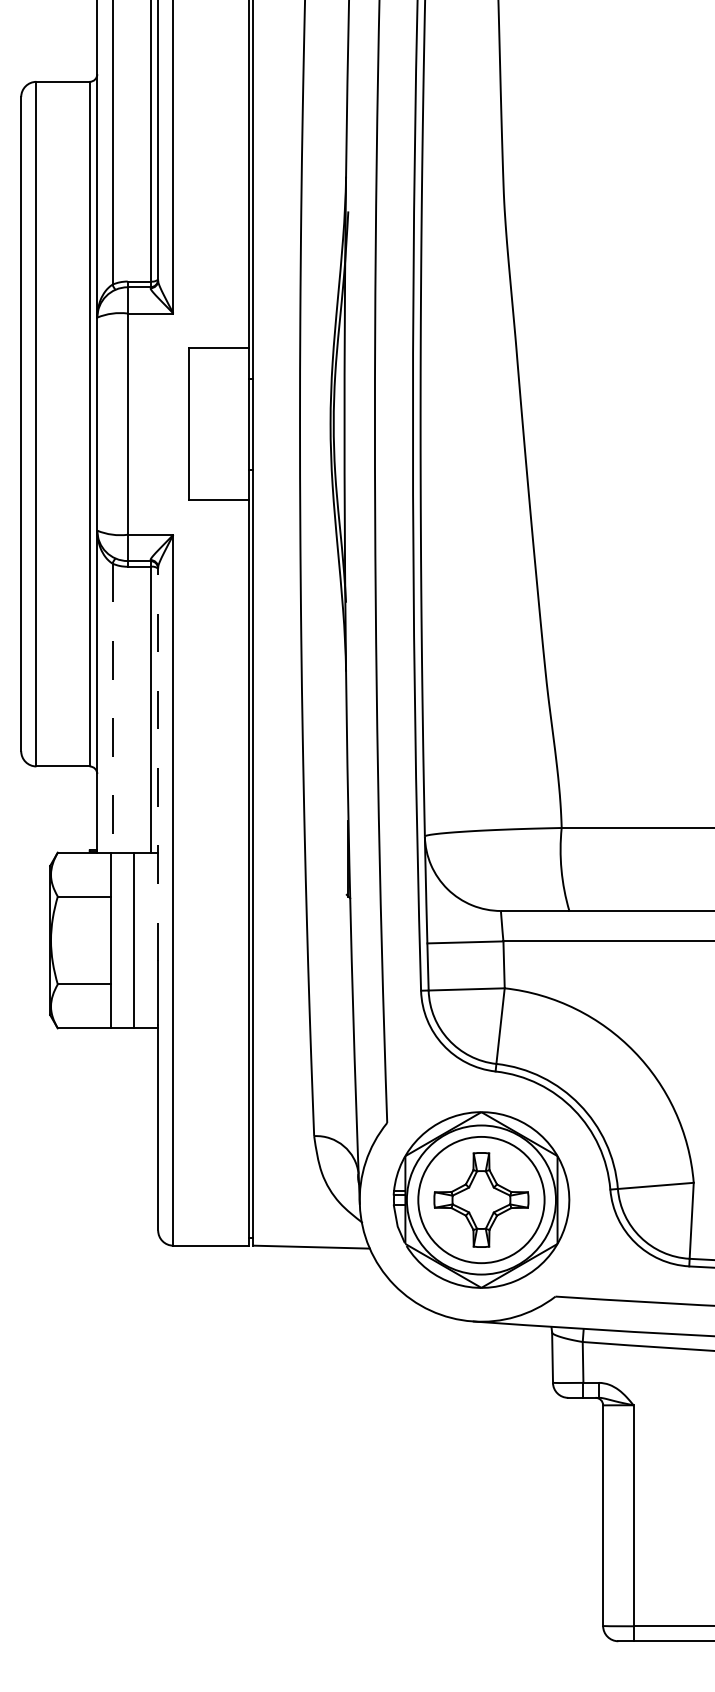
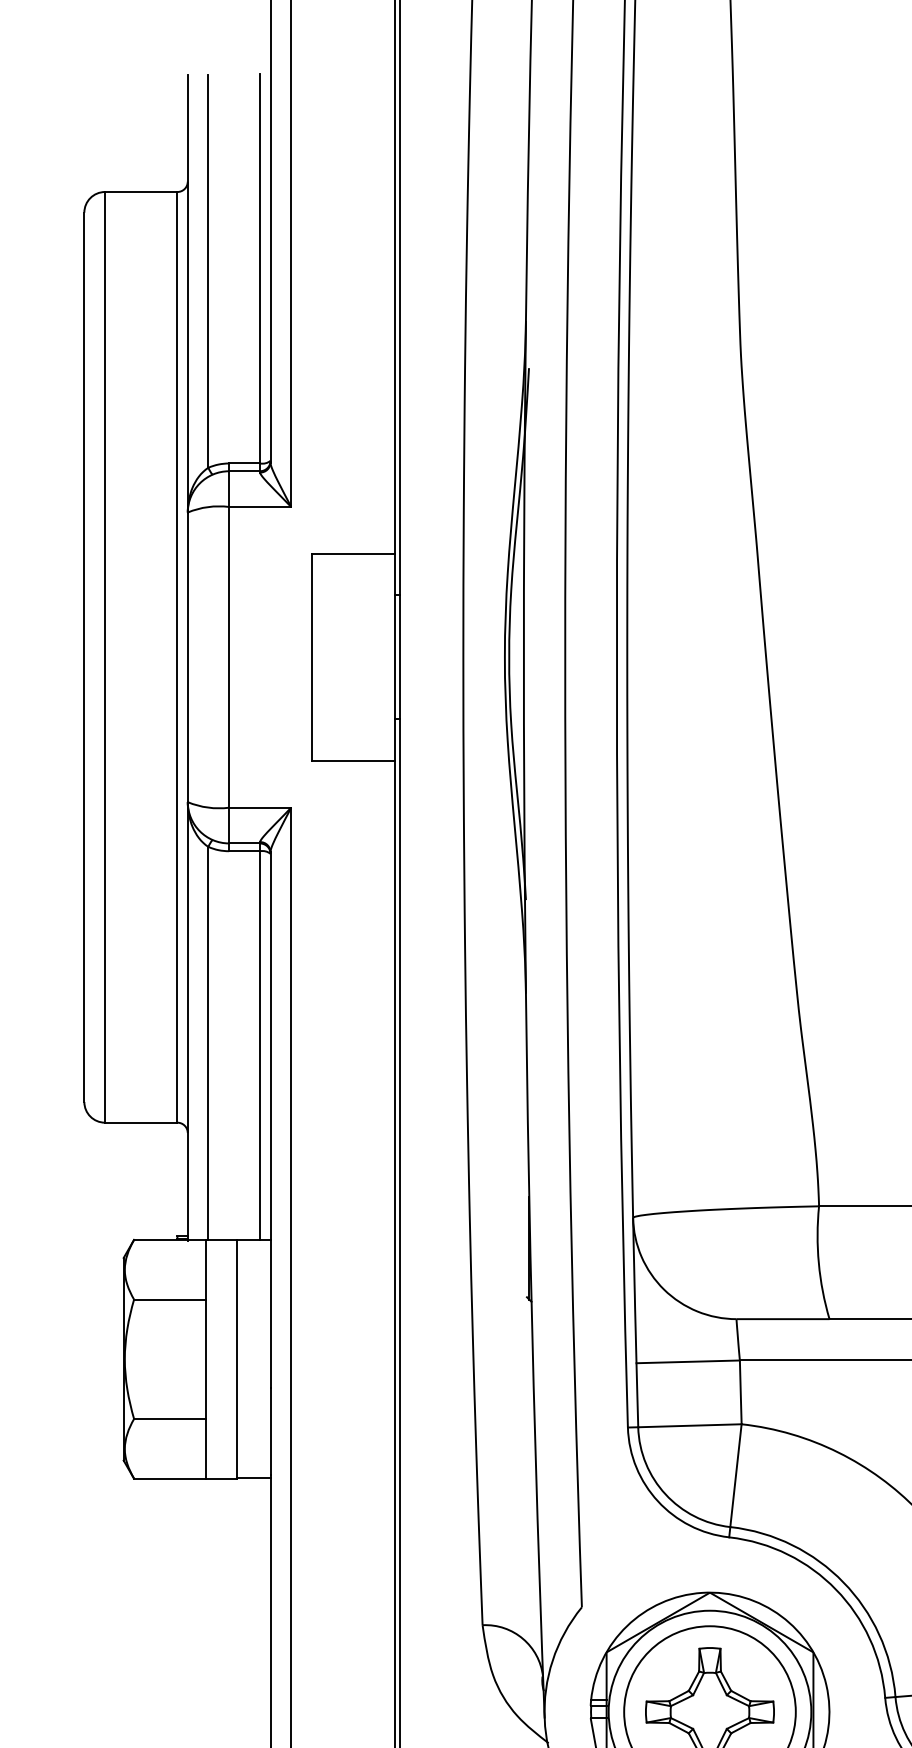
line: (112, 708) -> (208, 1043), dashed -> solid
line: (158, 764) -> (270, 1120), dashed -> solid

